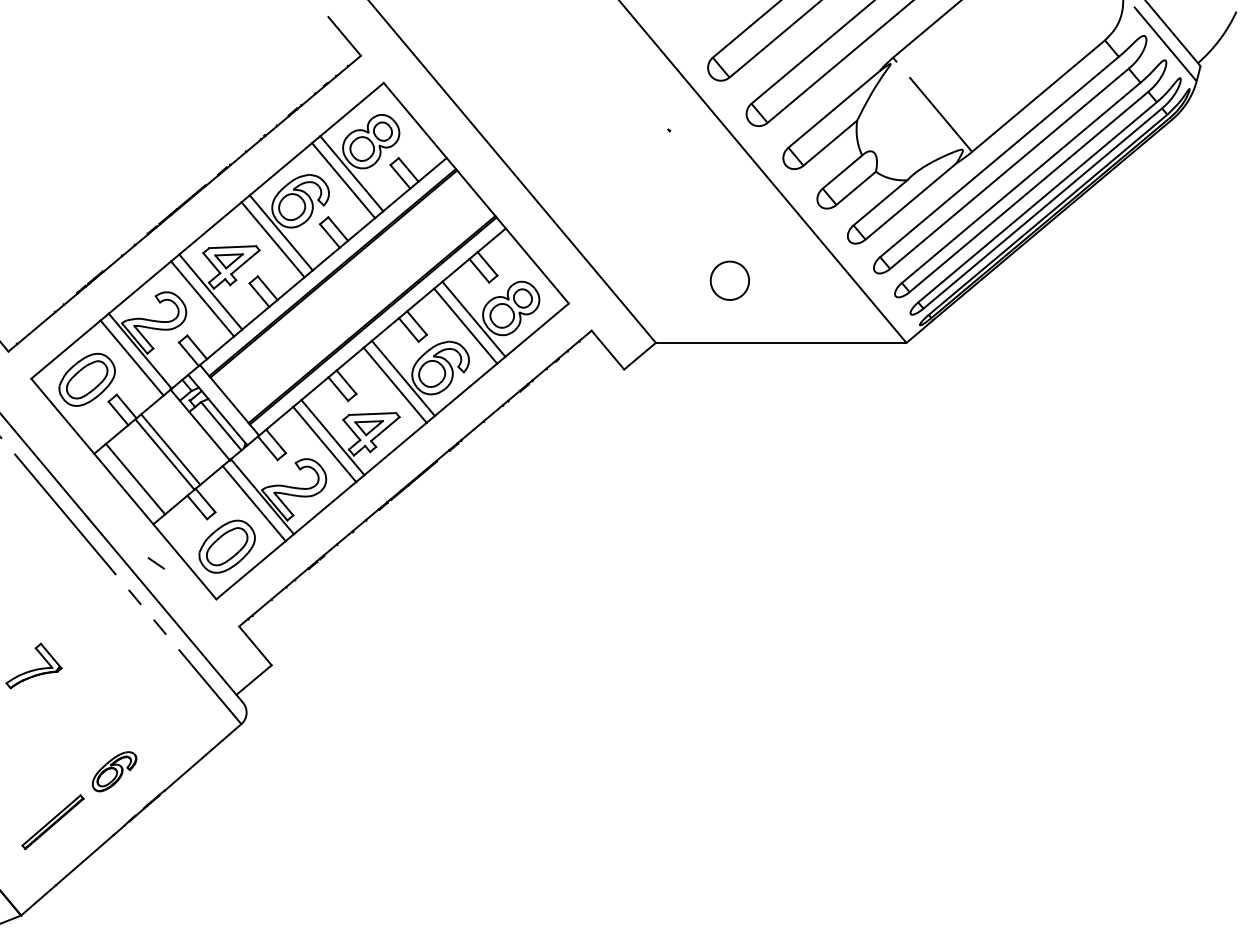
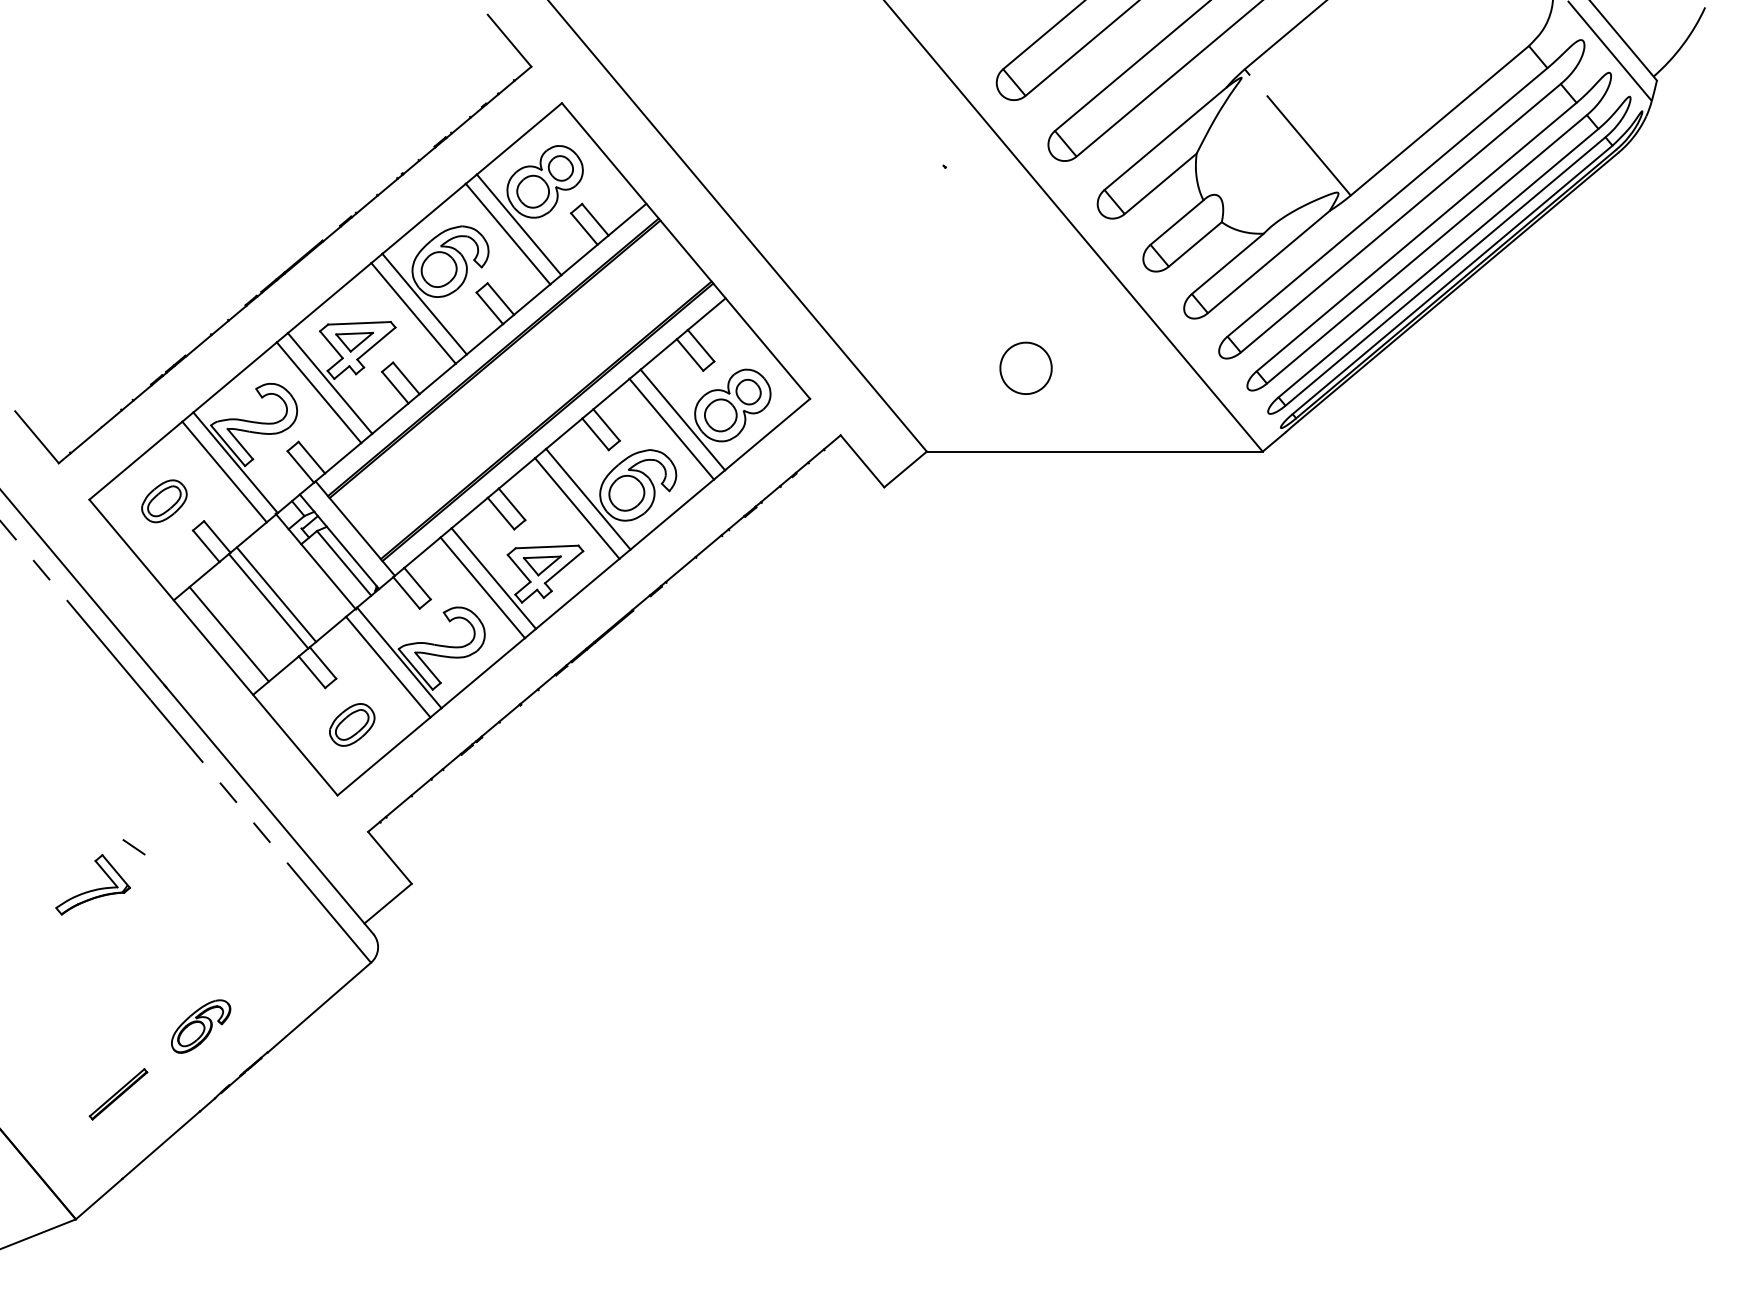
part: (87, 380) -> (164, 501), size x0.6
part: (227, 546) -> (352, 724), size x0.6
line: (155, 563) -> (133, 847), moved
part: (52, 822) -> (118, 1094), size x0.7

